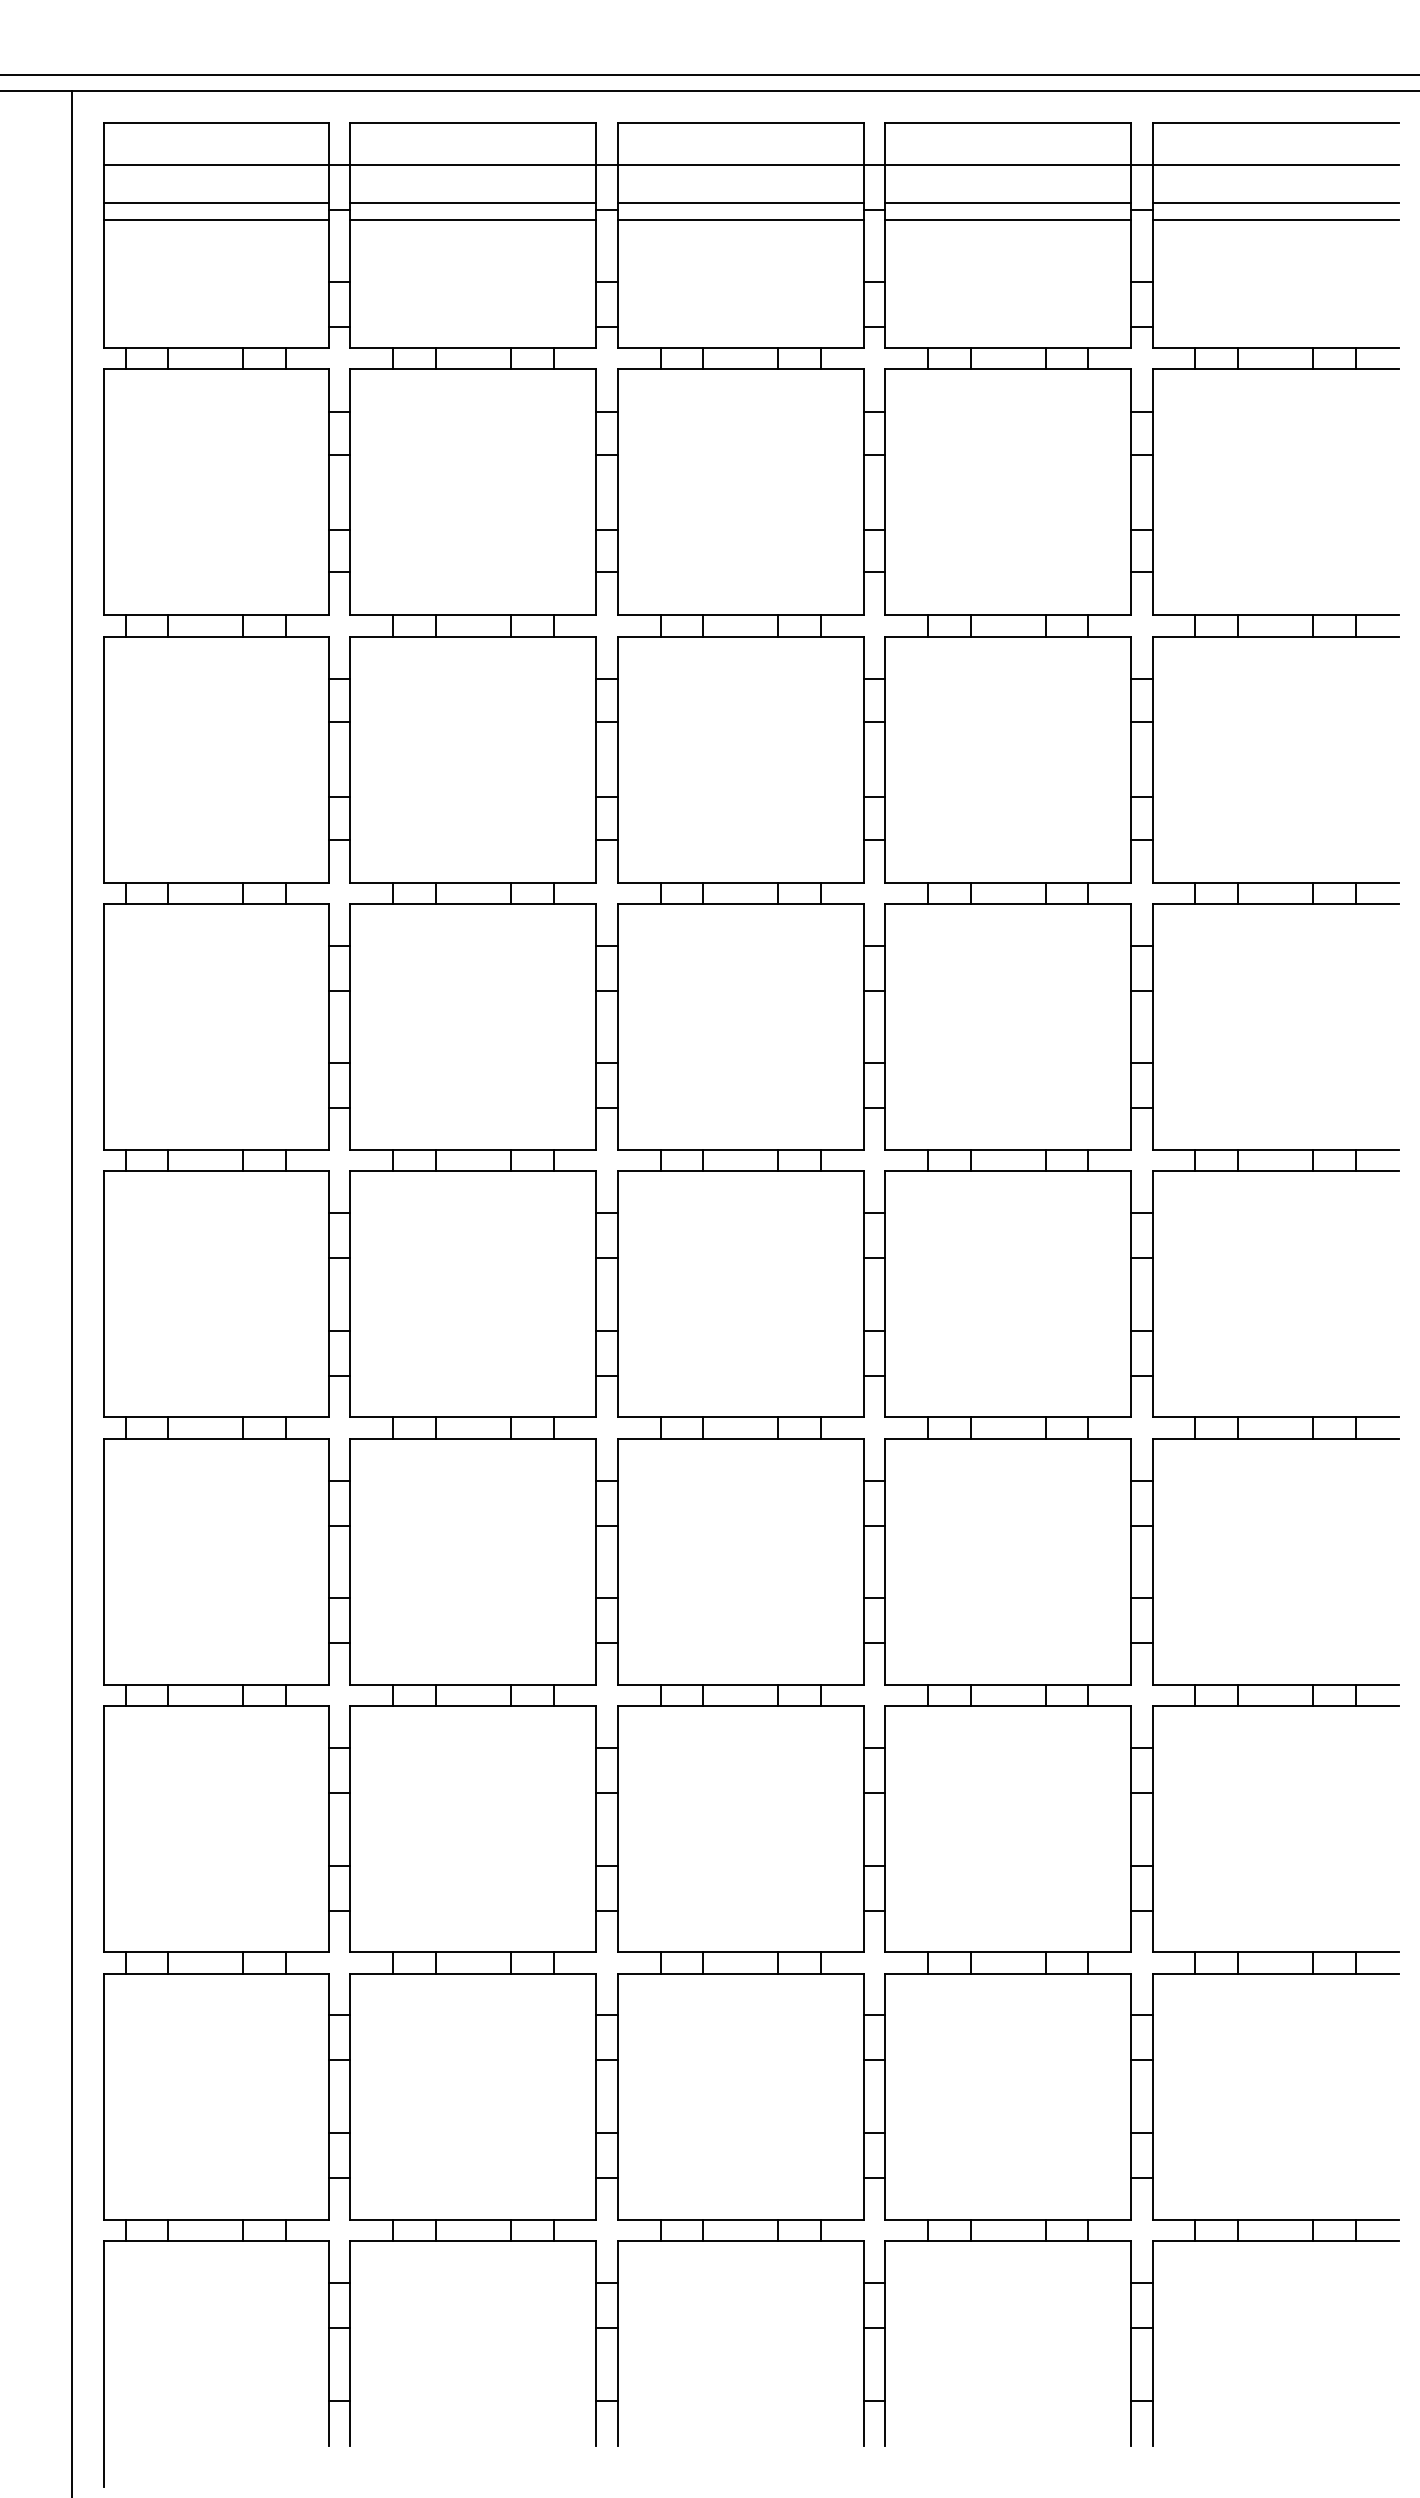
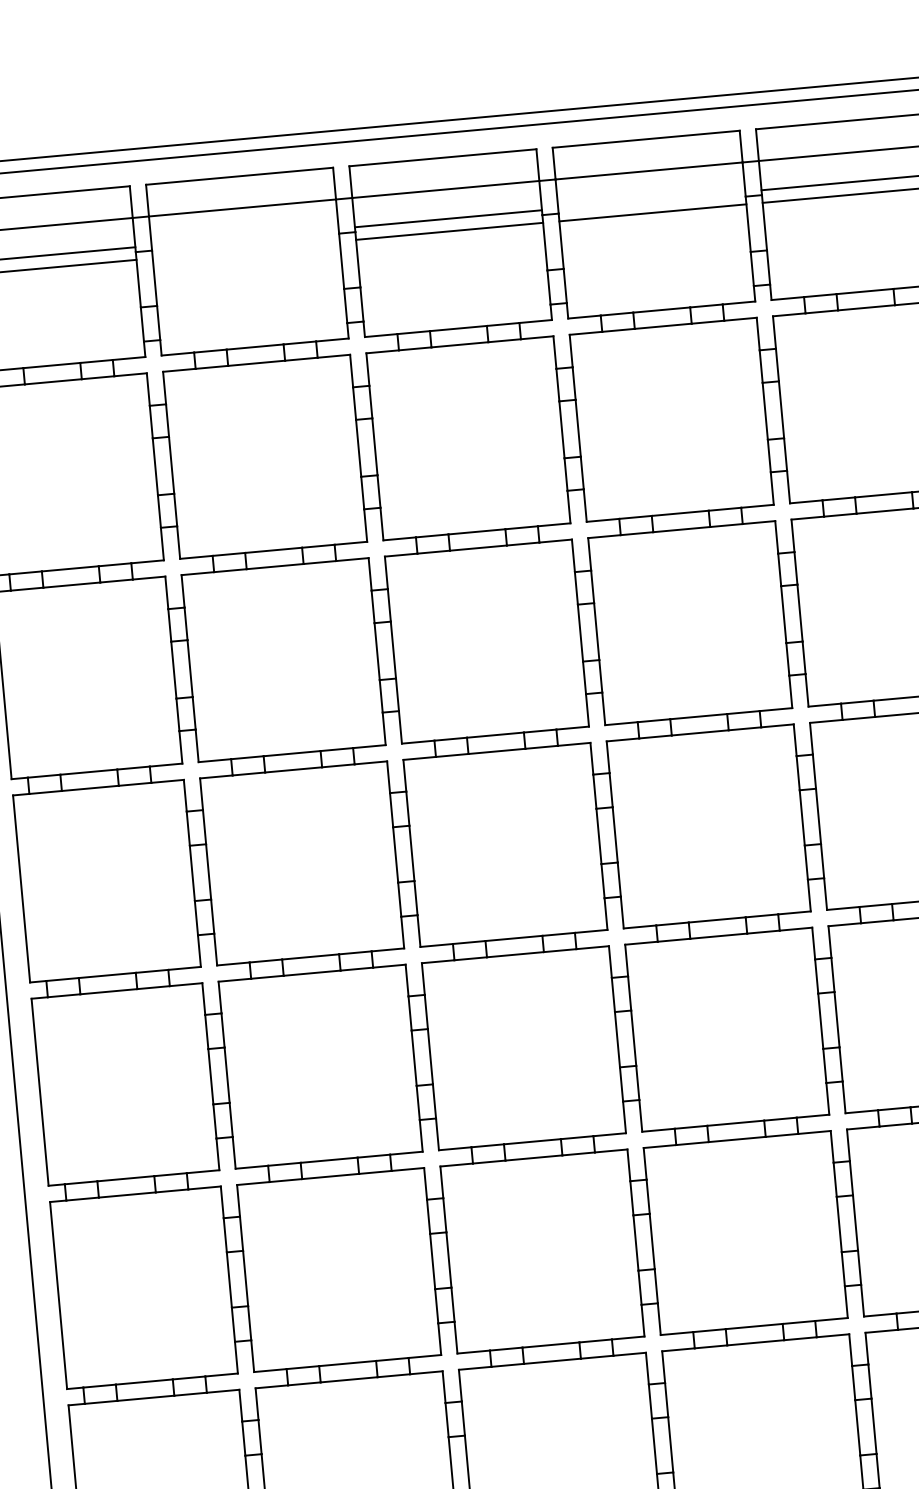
line: (473, 203) -> (245, 237), removed
line: (1008, 203) -> (651, 200), removed
line: (473, 219) -> (246, 249), removed

